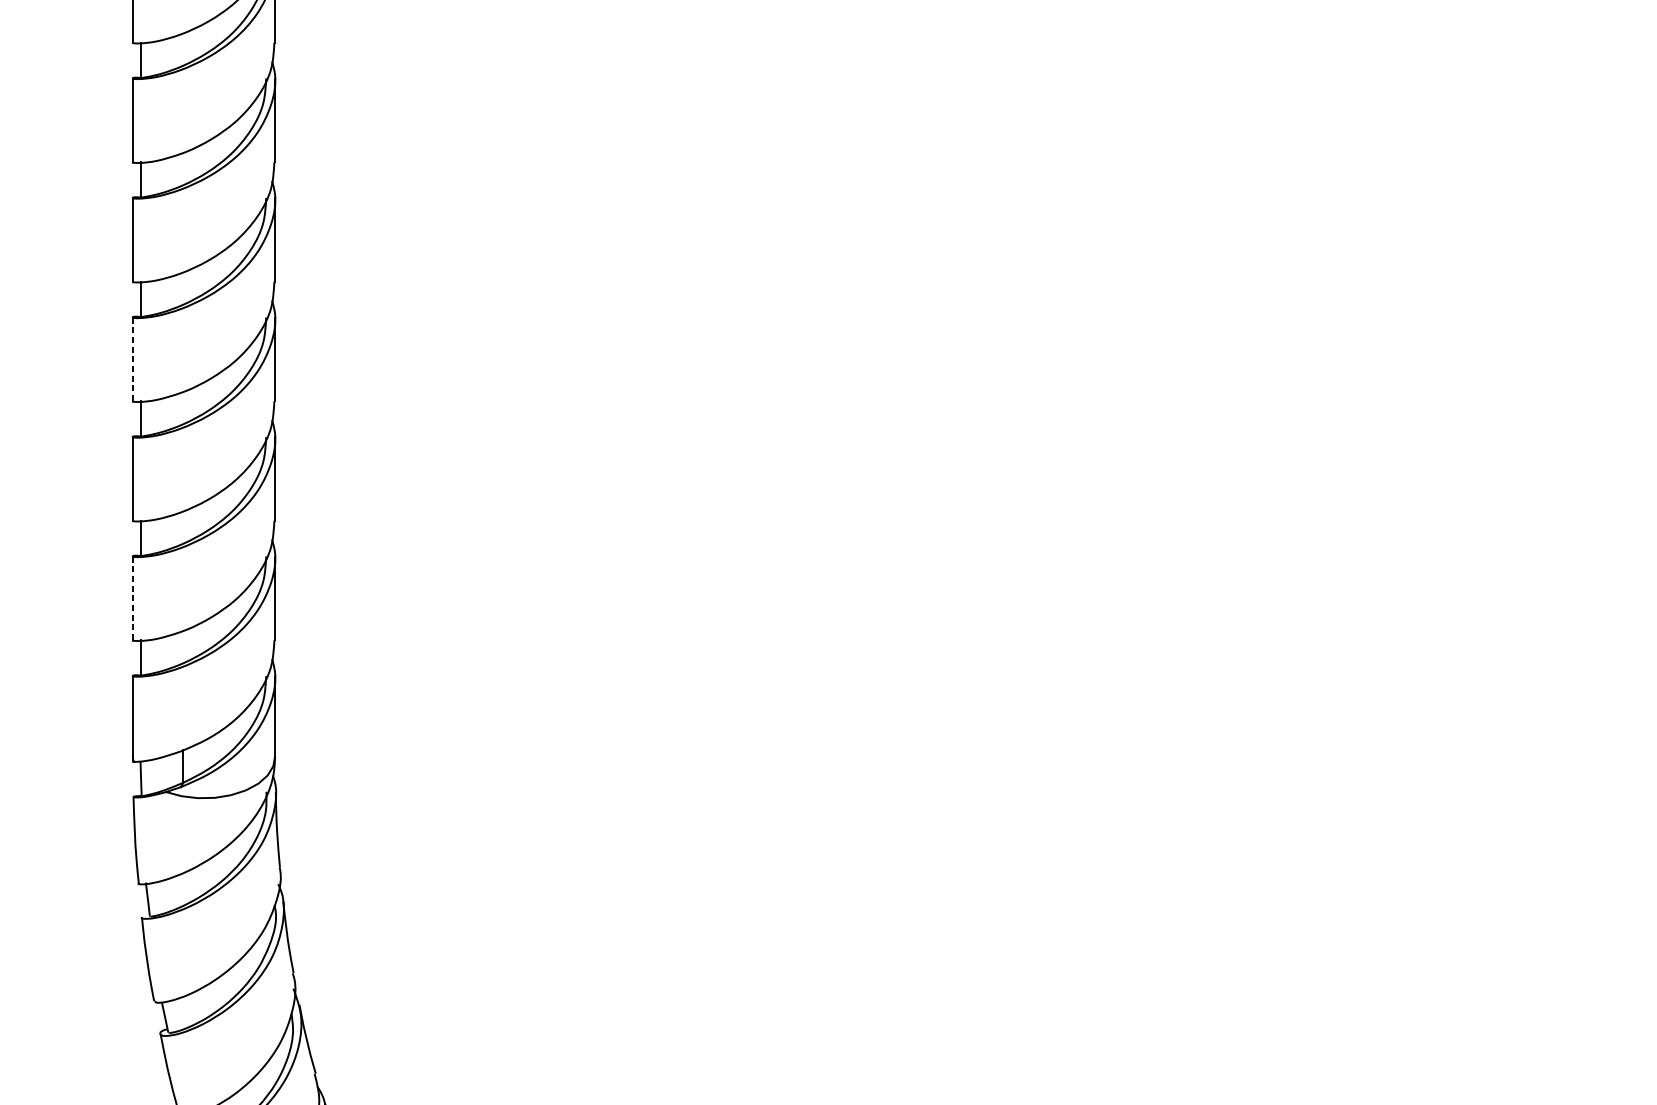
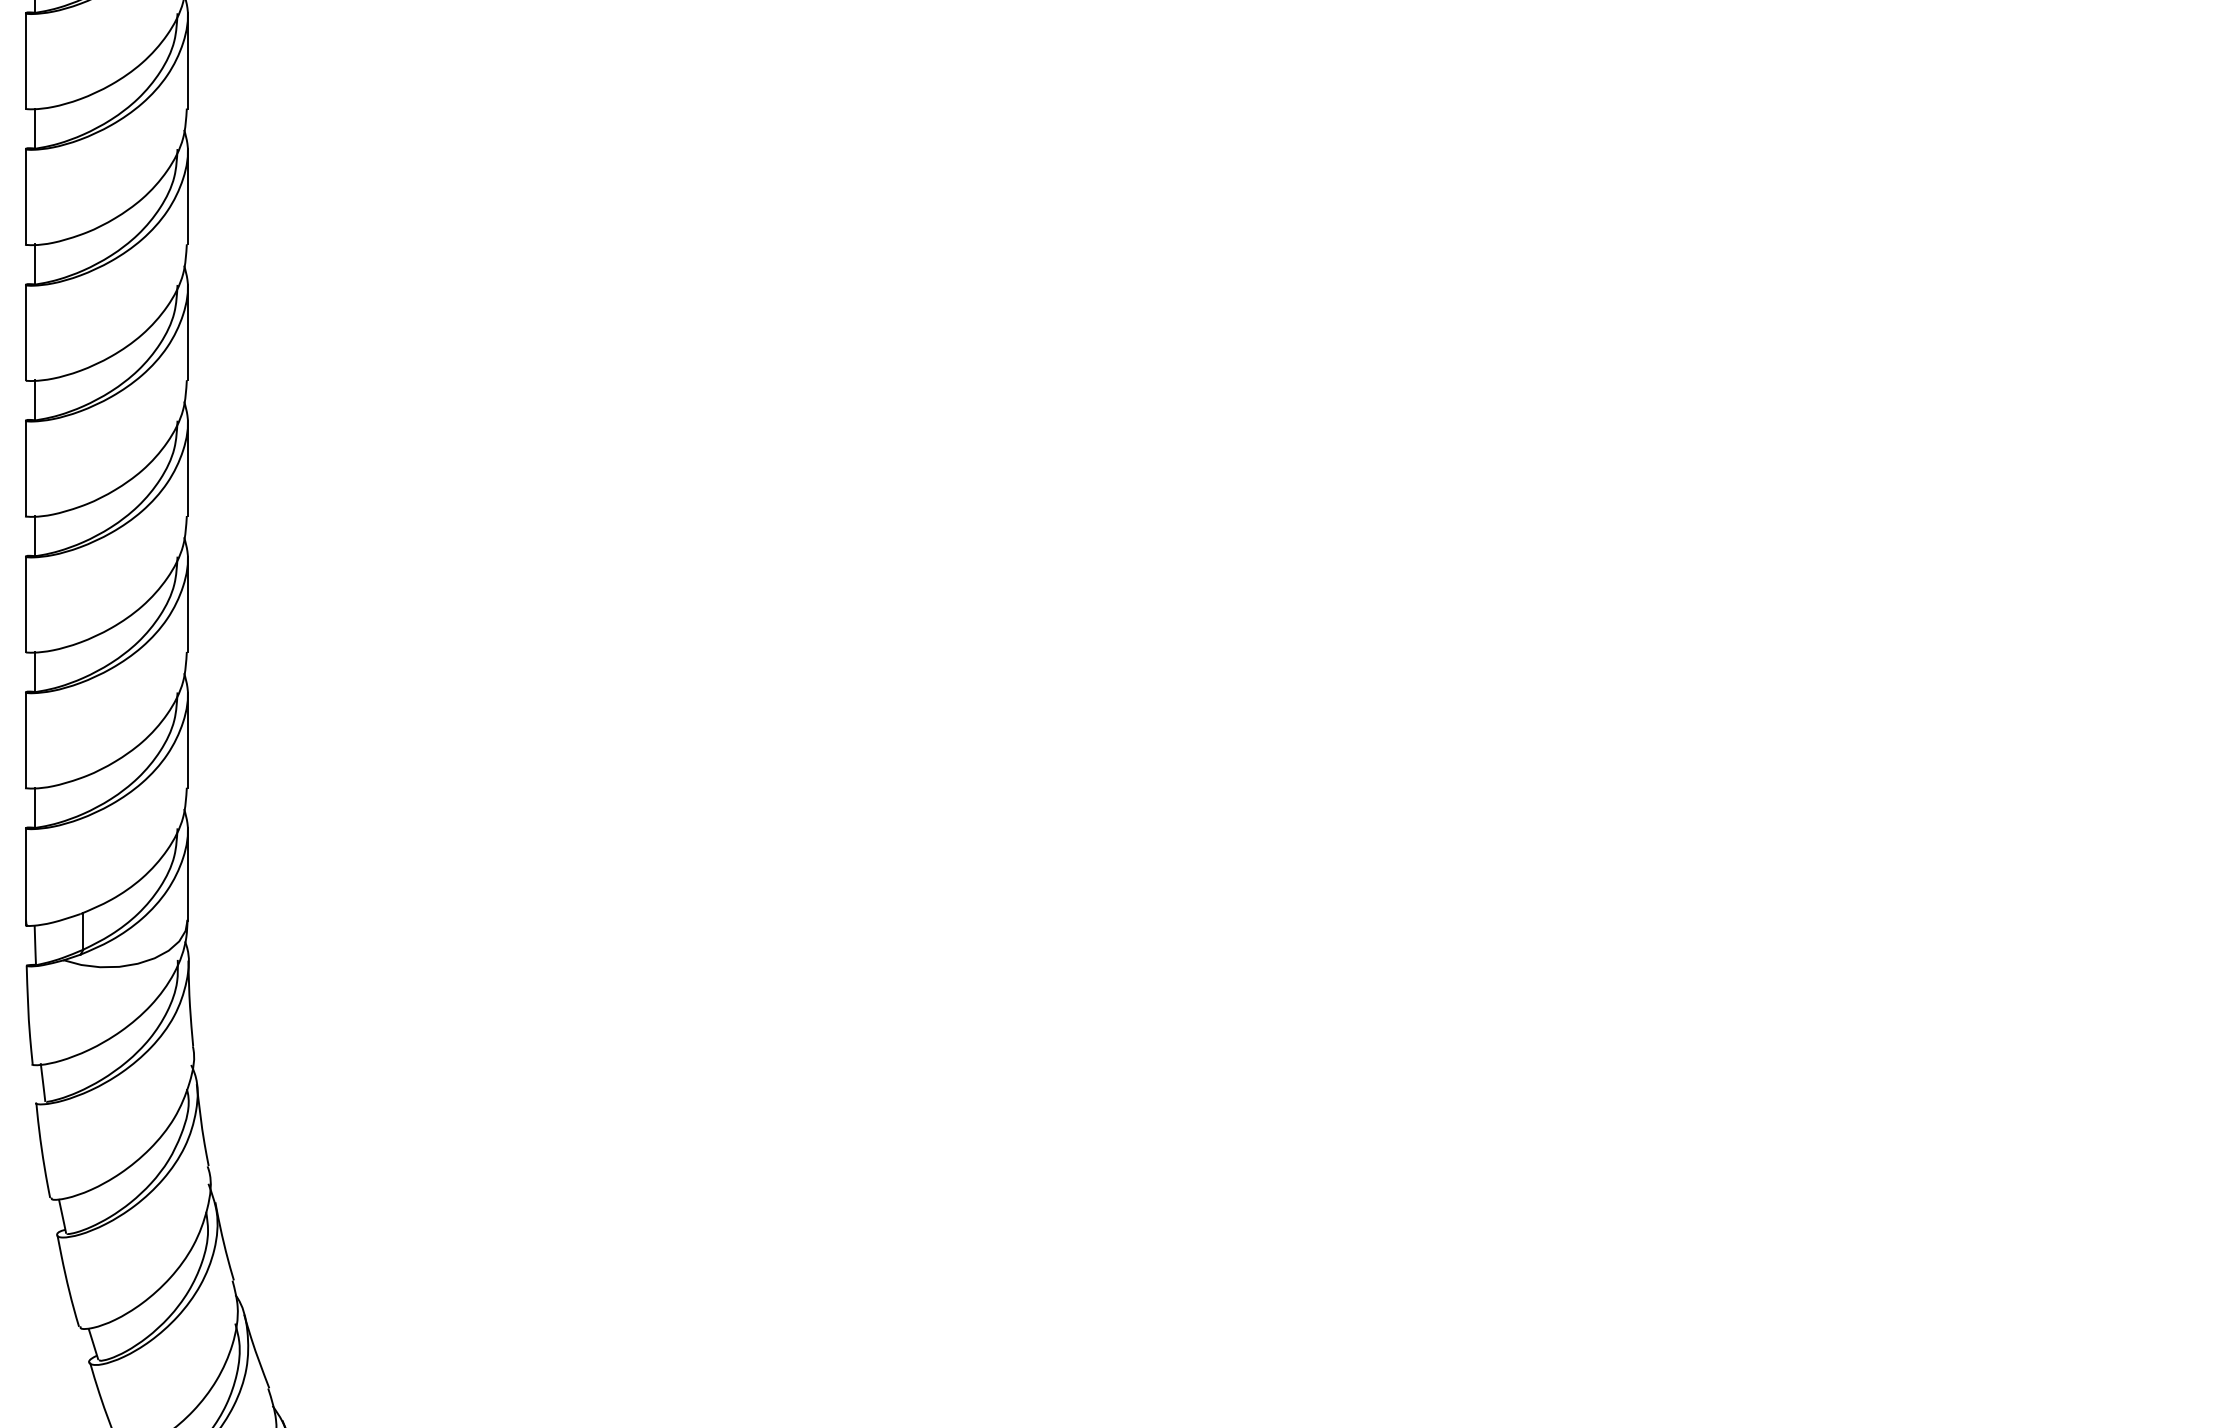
line: (133, 359) -> (26, 468), dashed -> solid
line: (133, 598) -> (26, 740), dashed -> solid

